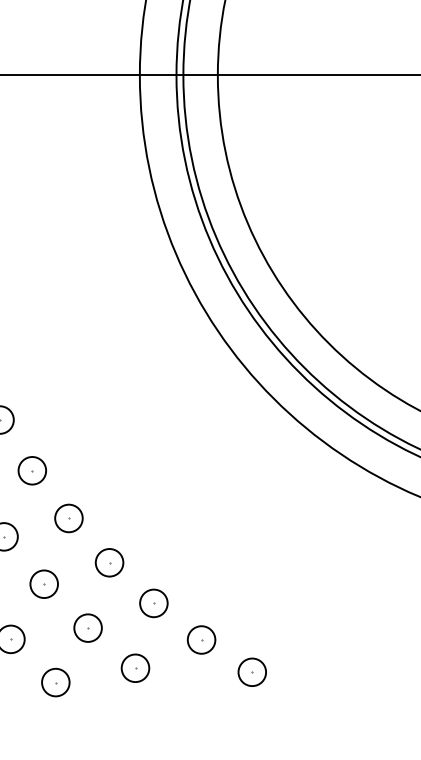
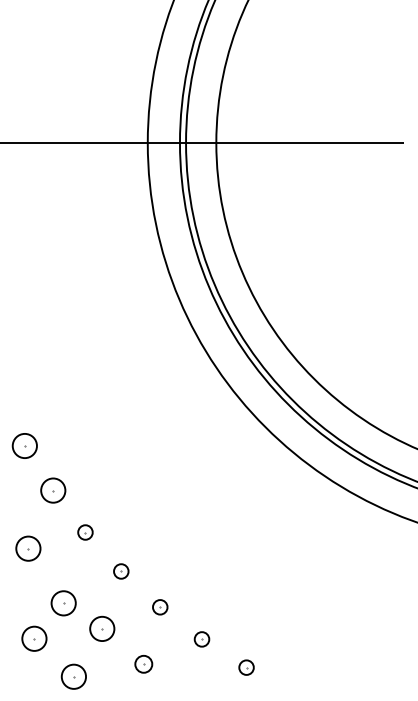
part: (69, 518) -> (85, 532), size x0.6
part: (109, 562) -> (121, 571), size x0.6
part: (43, 584) -> (63, 603), moved
part: (154, 603) -> (160, 607), size x0.6
part: (200, 640) -> (201, 639), size x0.6
part: (134, 668) -> (143, 664), size x0.7
part: (252, 672) -> (246, 667), size x0.6

